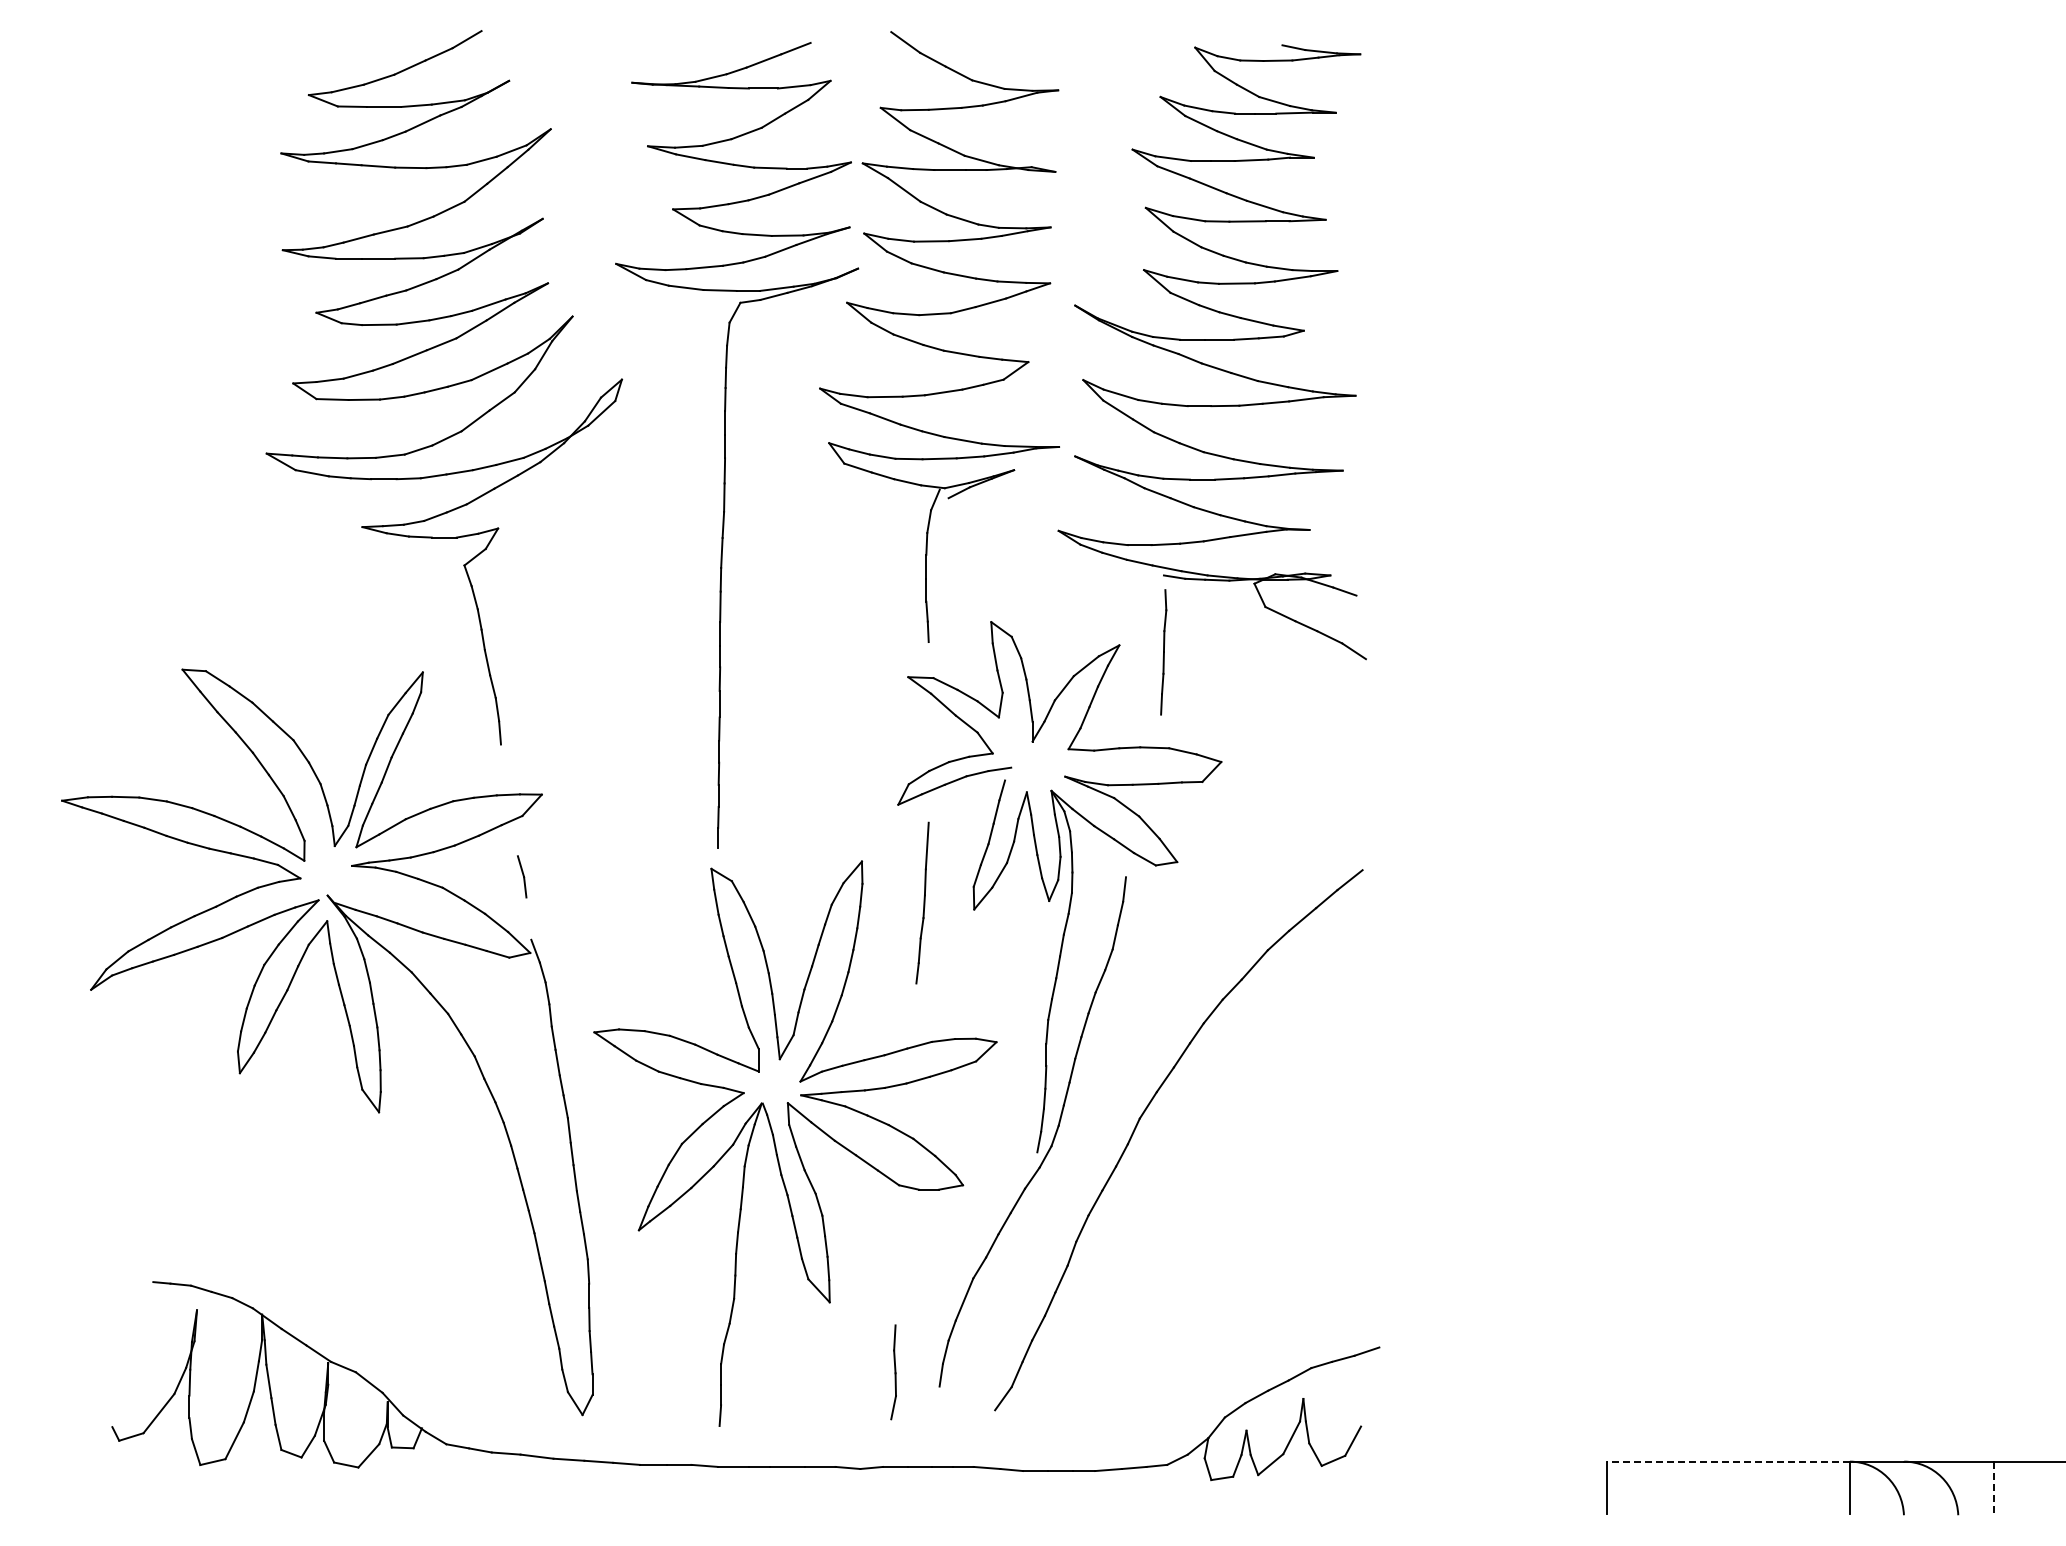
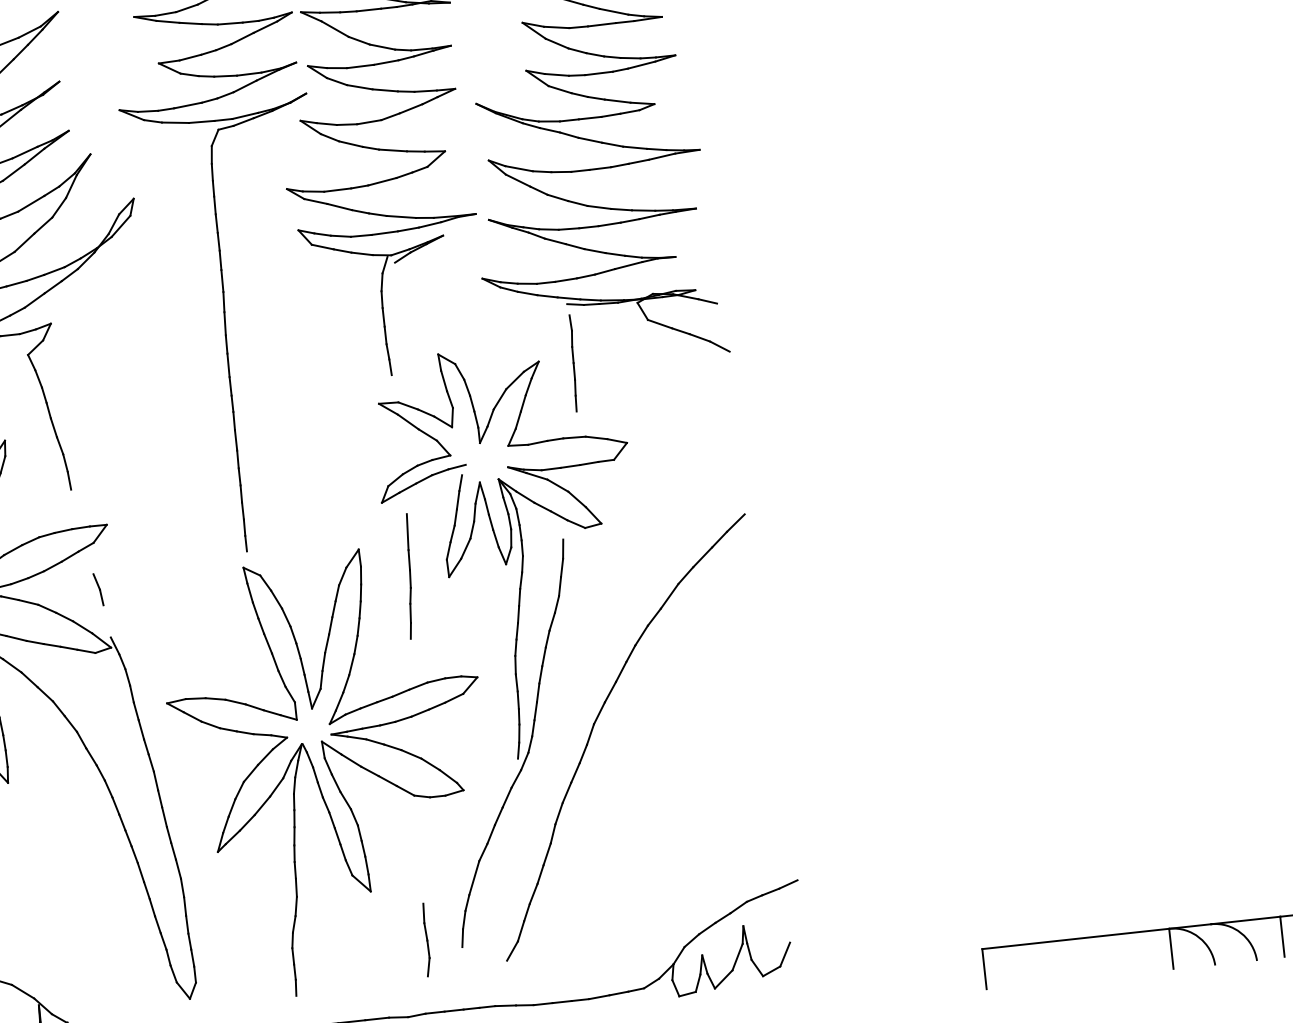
line: (1727, 1461) -> (1074, 938), dashed -> solid
line: (1994, 1488) -> (1282, 937), dashed -> solid

